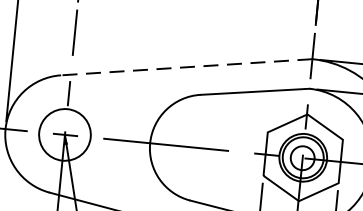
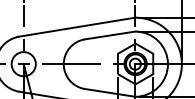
line: (187, 67) -> (77, 27), dashed -> solid

